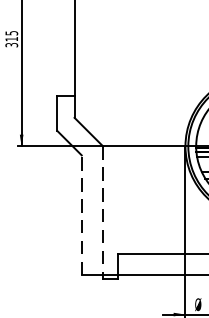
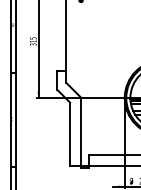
line: (103, 210) -> (81, 131), dashed -> solid
line: (82, 215) -> (70, 134), dashed -> solid

